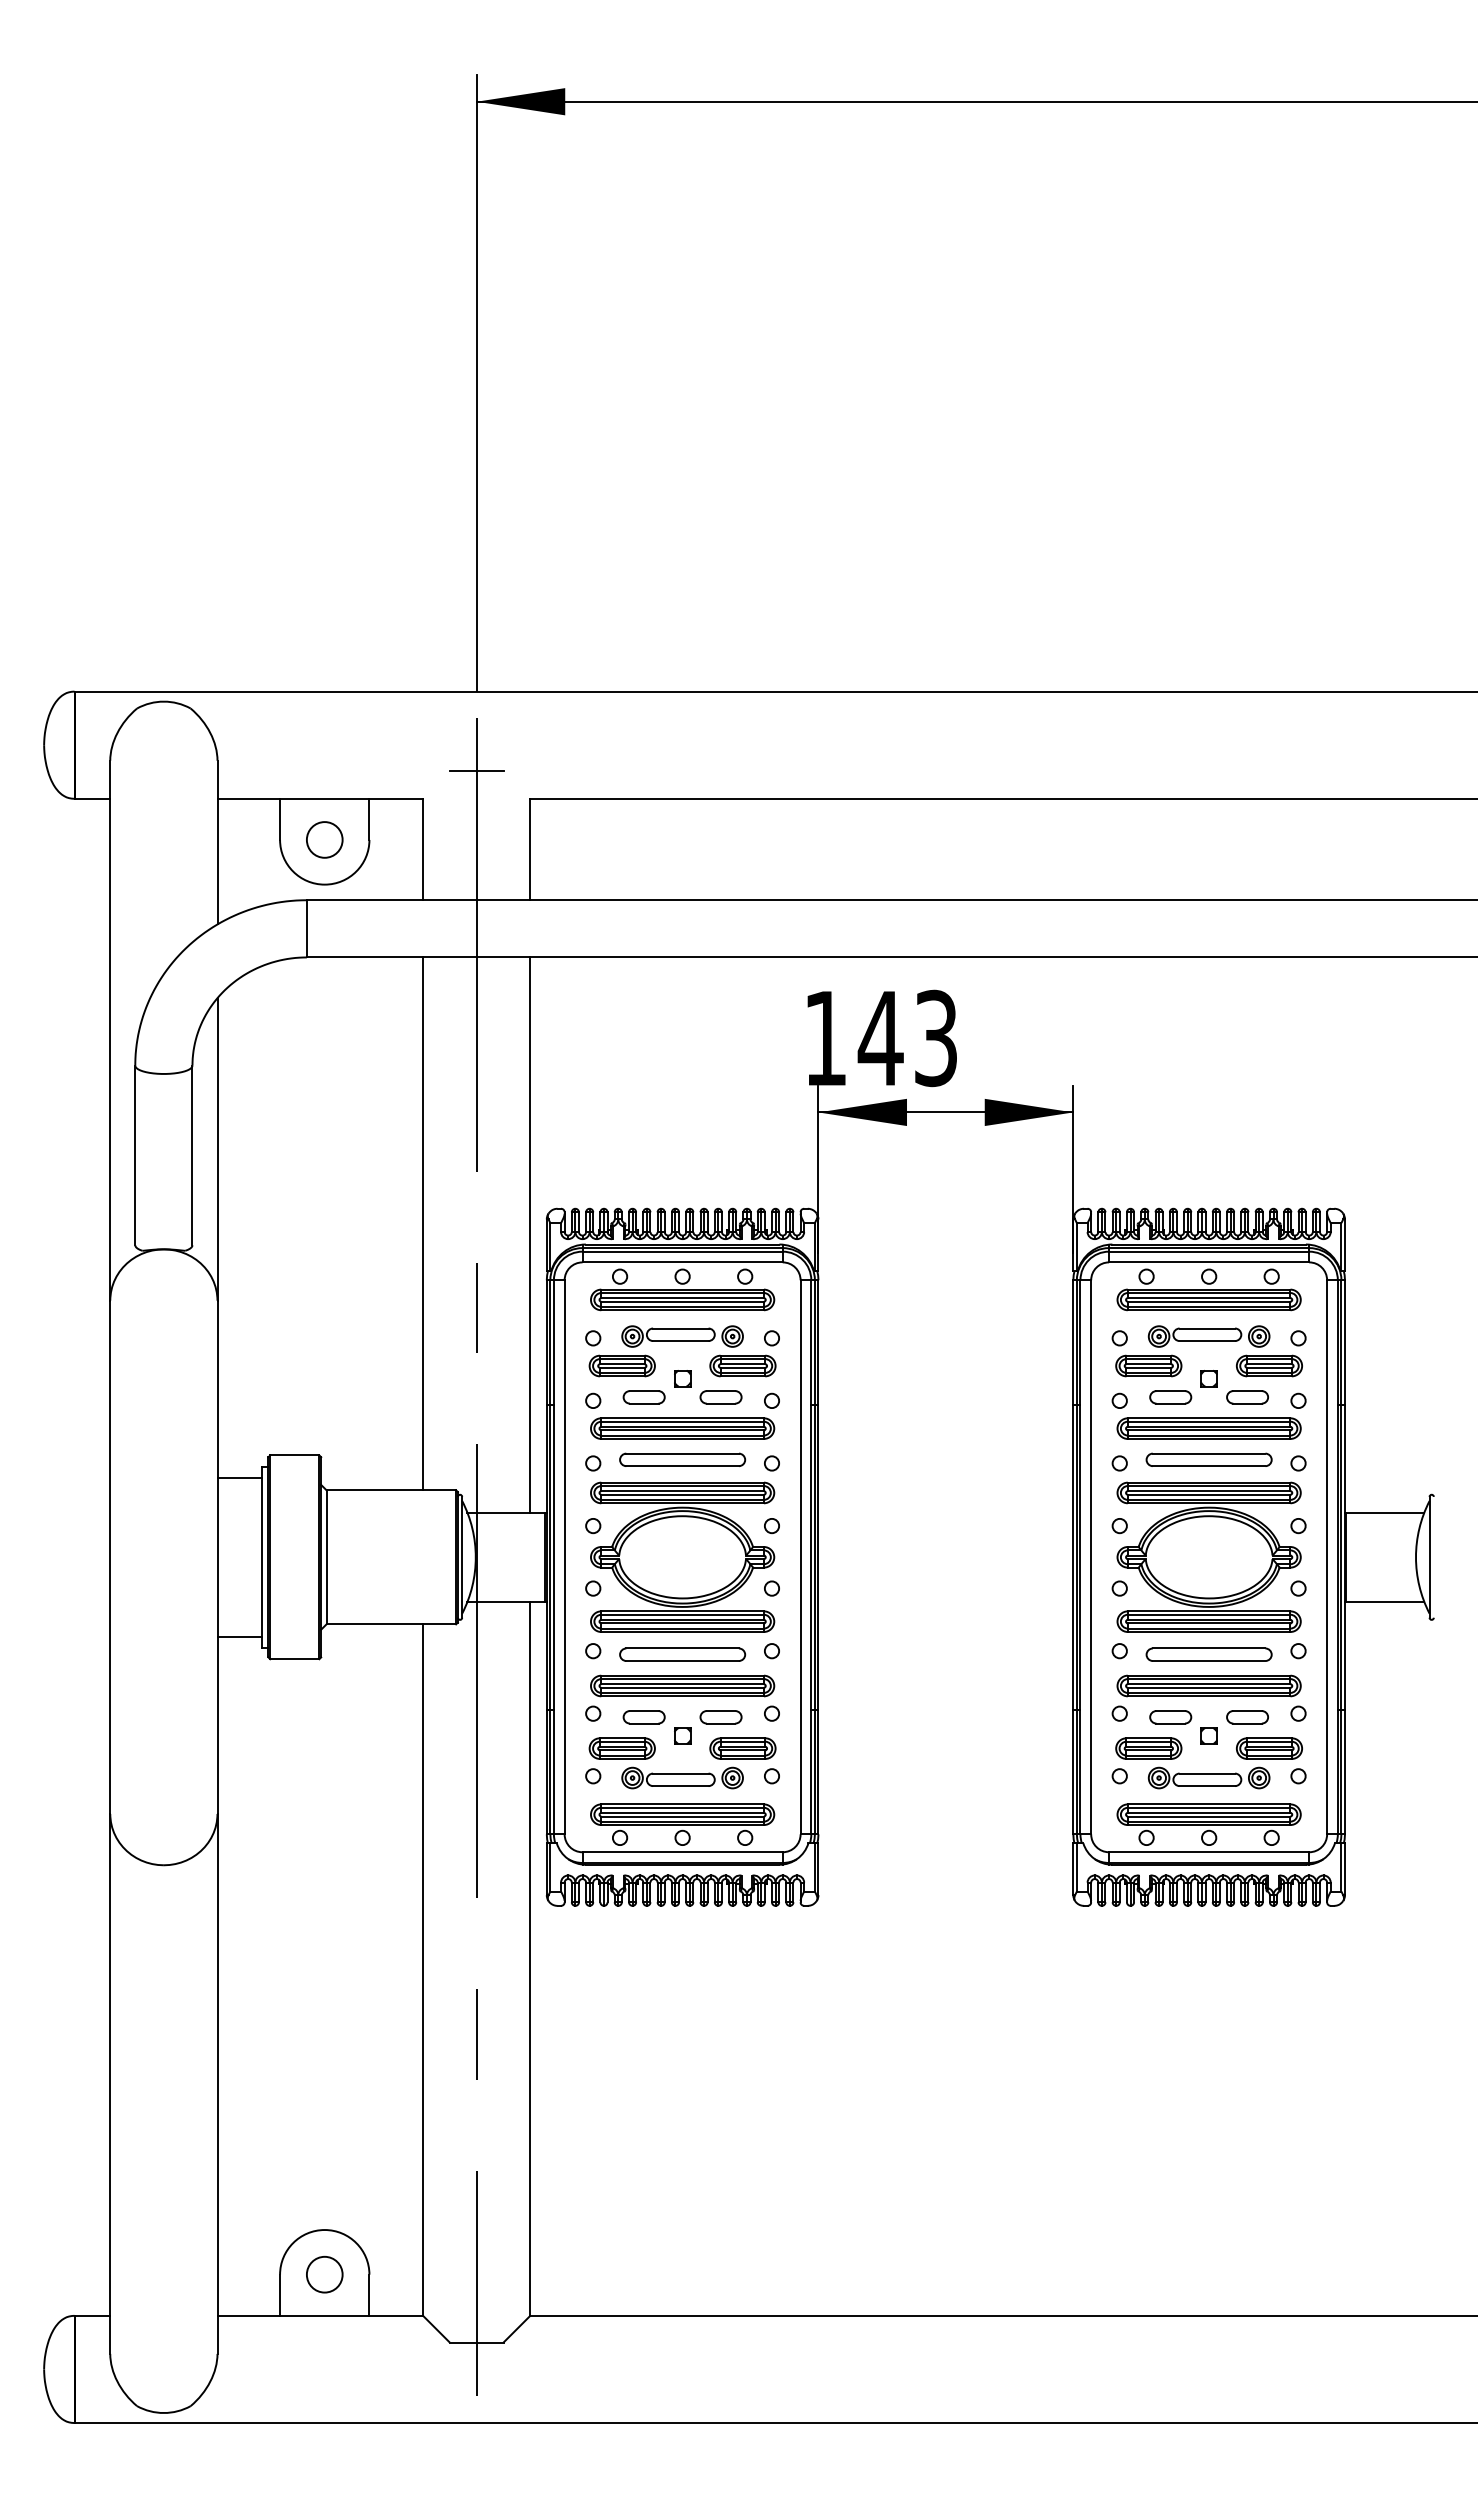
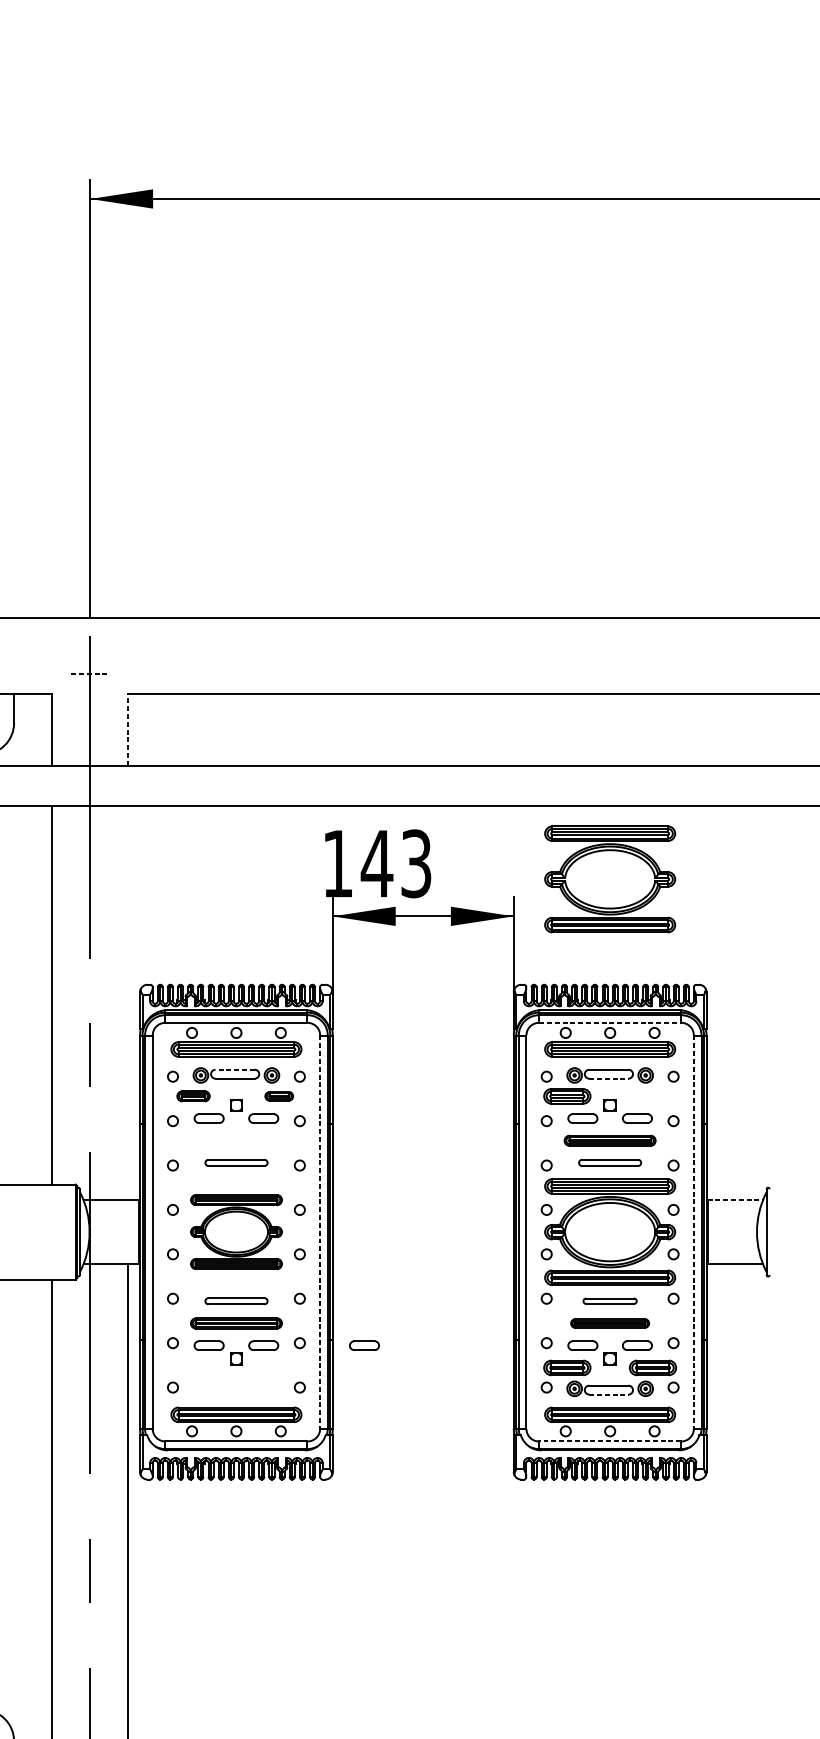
line: (476, 771) -> (90, 674), solid -> dashed
line: (530, 849) -> (128, 729), solid -> dashed
part: (1208, 1059) -> (609, 878), added
line: (530, 1234) -> (128, 1003), removed
line: (1209, 1262) -> (610, 1022), solid -> dashed
line: (680, 1328) -> (234, 1069), solid -> dashed
line: (1207, 1341) -> (608, 1078), solid -> dashed
part: (621, 1365) -> (193, 1095), size x0.7
part: (742, 1365) -> (278, 1095), size x0.6
part: (1269, 1365) -> (653, 1095), removed
part: (682, 1428) -> (236, 1140), removed
part: (1208, 1428) -> (609, 1140), size x0.7
part: (682, 1459) -> (236, 1162), size x0.7
part: (1208, 1459) -> (609, 1162), size x0.7
line: (1385, 1512) -> (735, 1200), solid -> dashed
part: (682, 1556) -> (236, 1231), size x0.7
line: (800, 1557) -> (320, 1232), solid -> dashed
line: (1327, 1557) -> (694, 1232), solid -> dashed
part: (682, 1654) -> (236, 1301), size x0.7
part: (1208, 1654) -> (609, 1301), size x0.6
part: (682, 1685) -> (236, 1323), size x0.7
part: (1208, 1685) -> (609, 1323), size x0.6
part: (862, 1717) -> (364, 1345), added
part: (682, 1773) -> (236, 1385), removed
line: (1207, 1786) -> (608, 1394), solid -> dashed
line: (1208, 1852) -> (609, 1441), solid -> dashed

